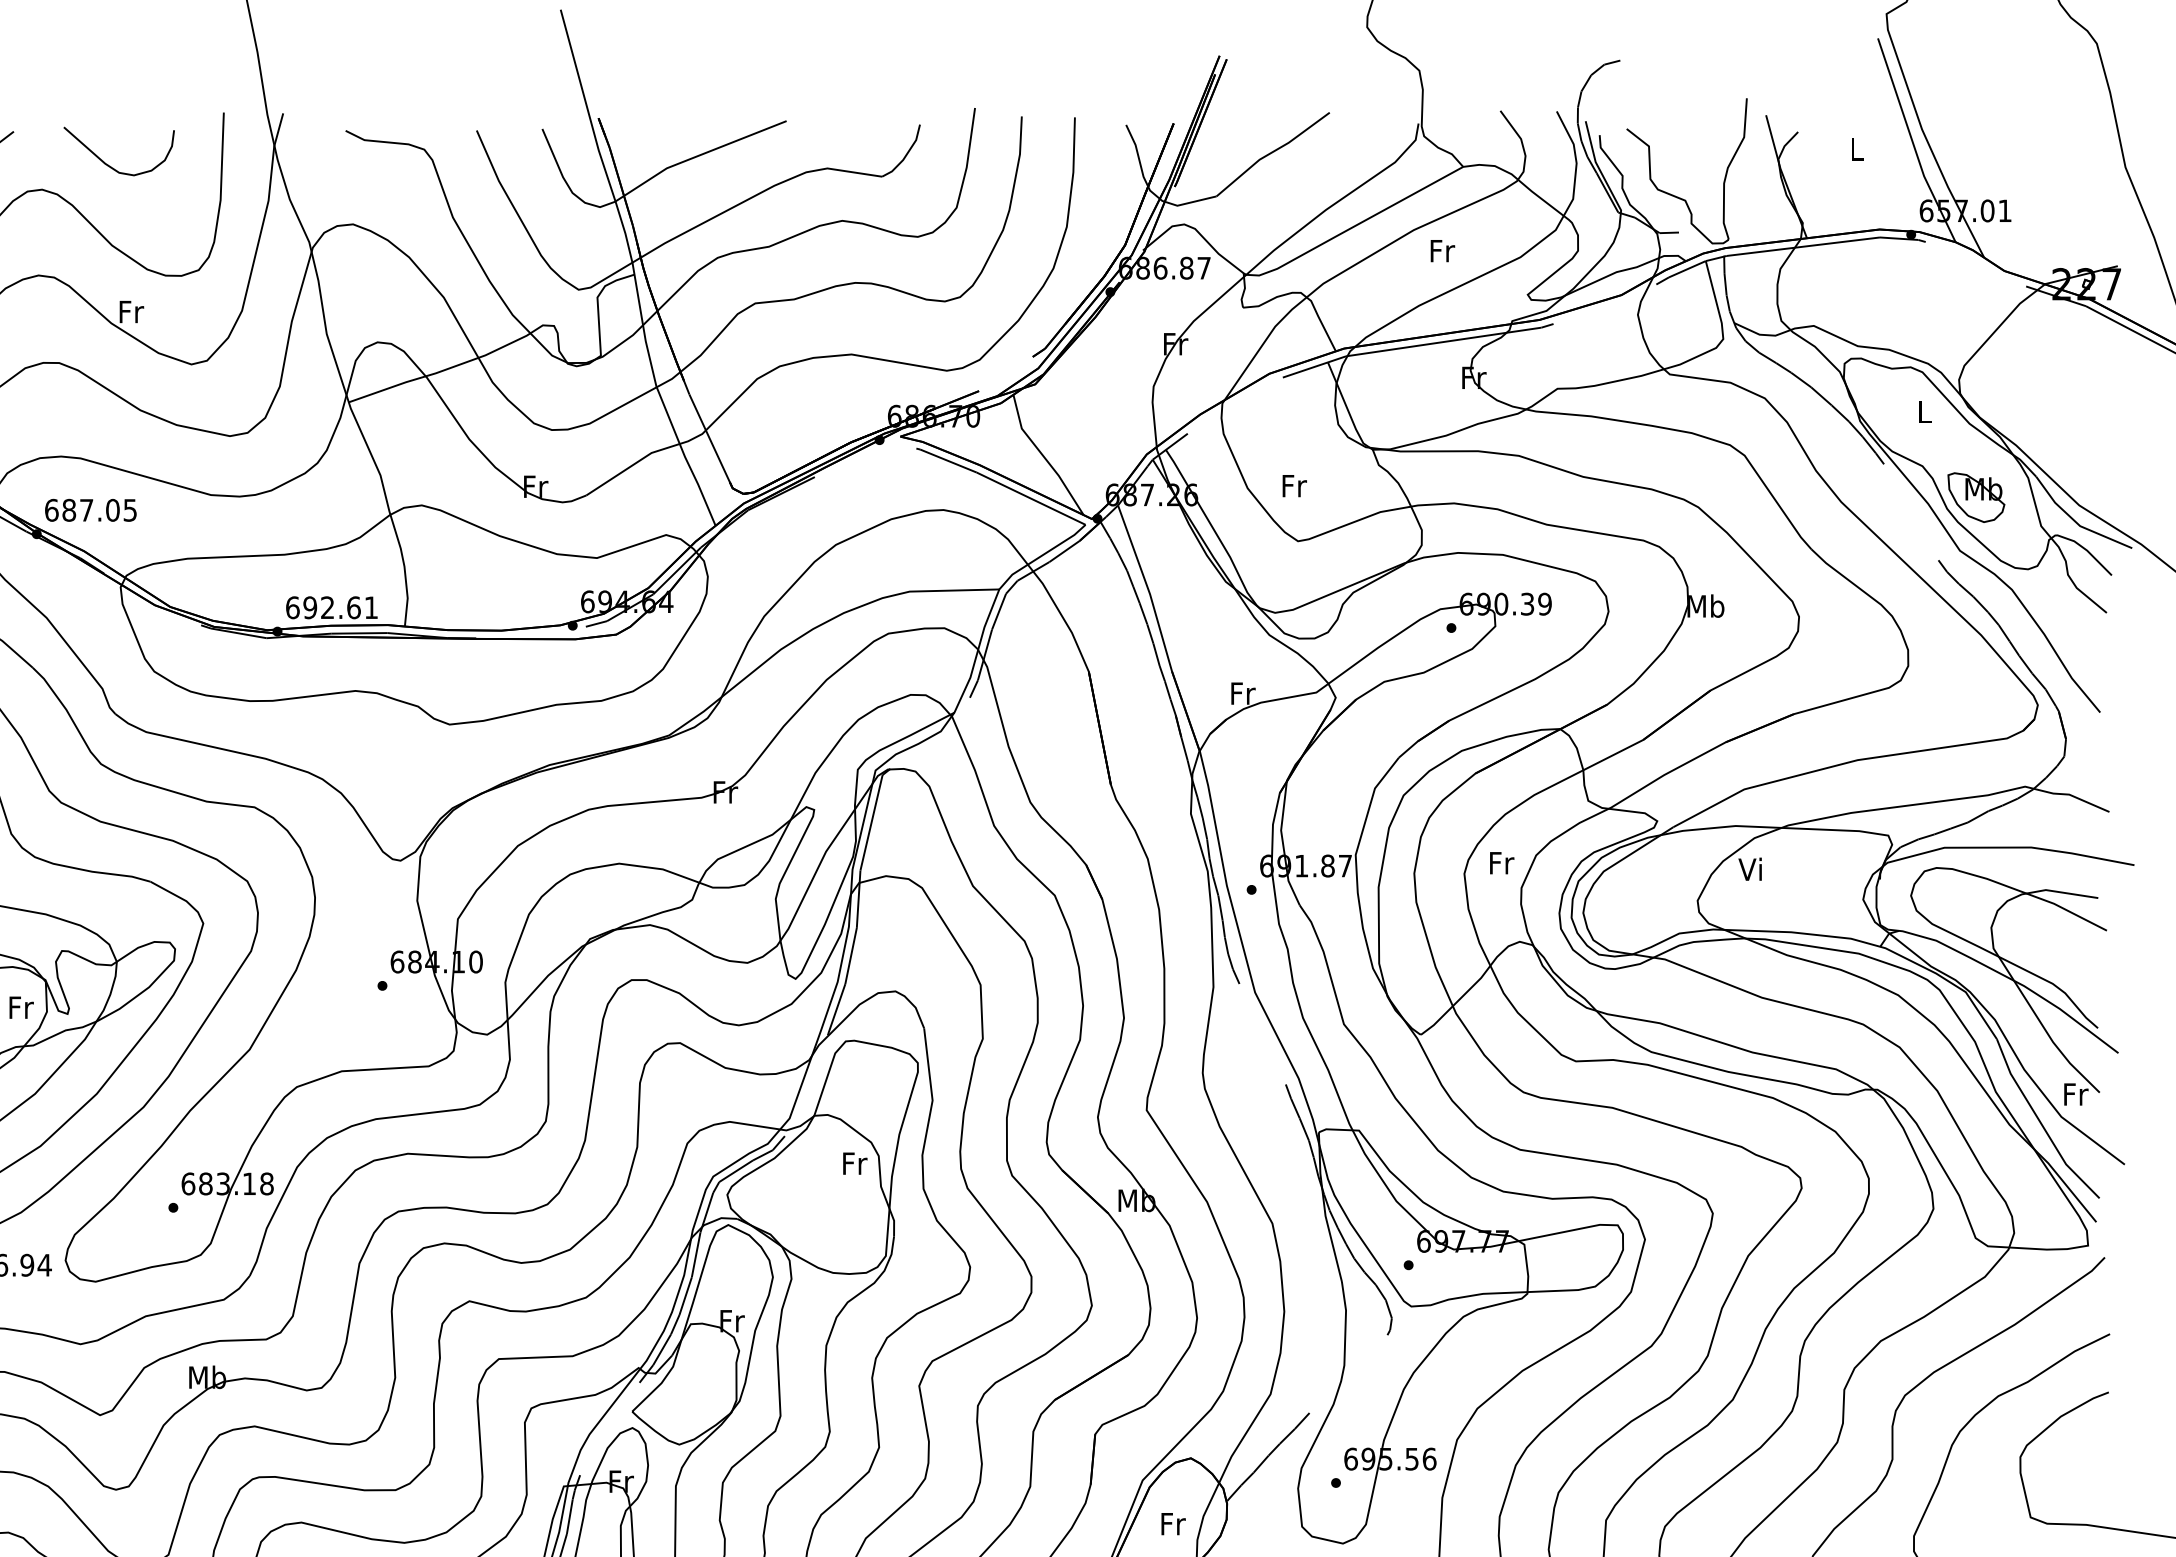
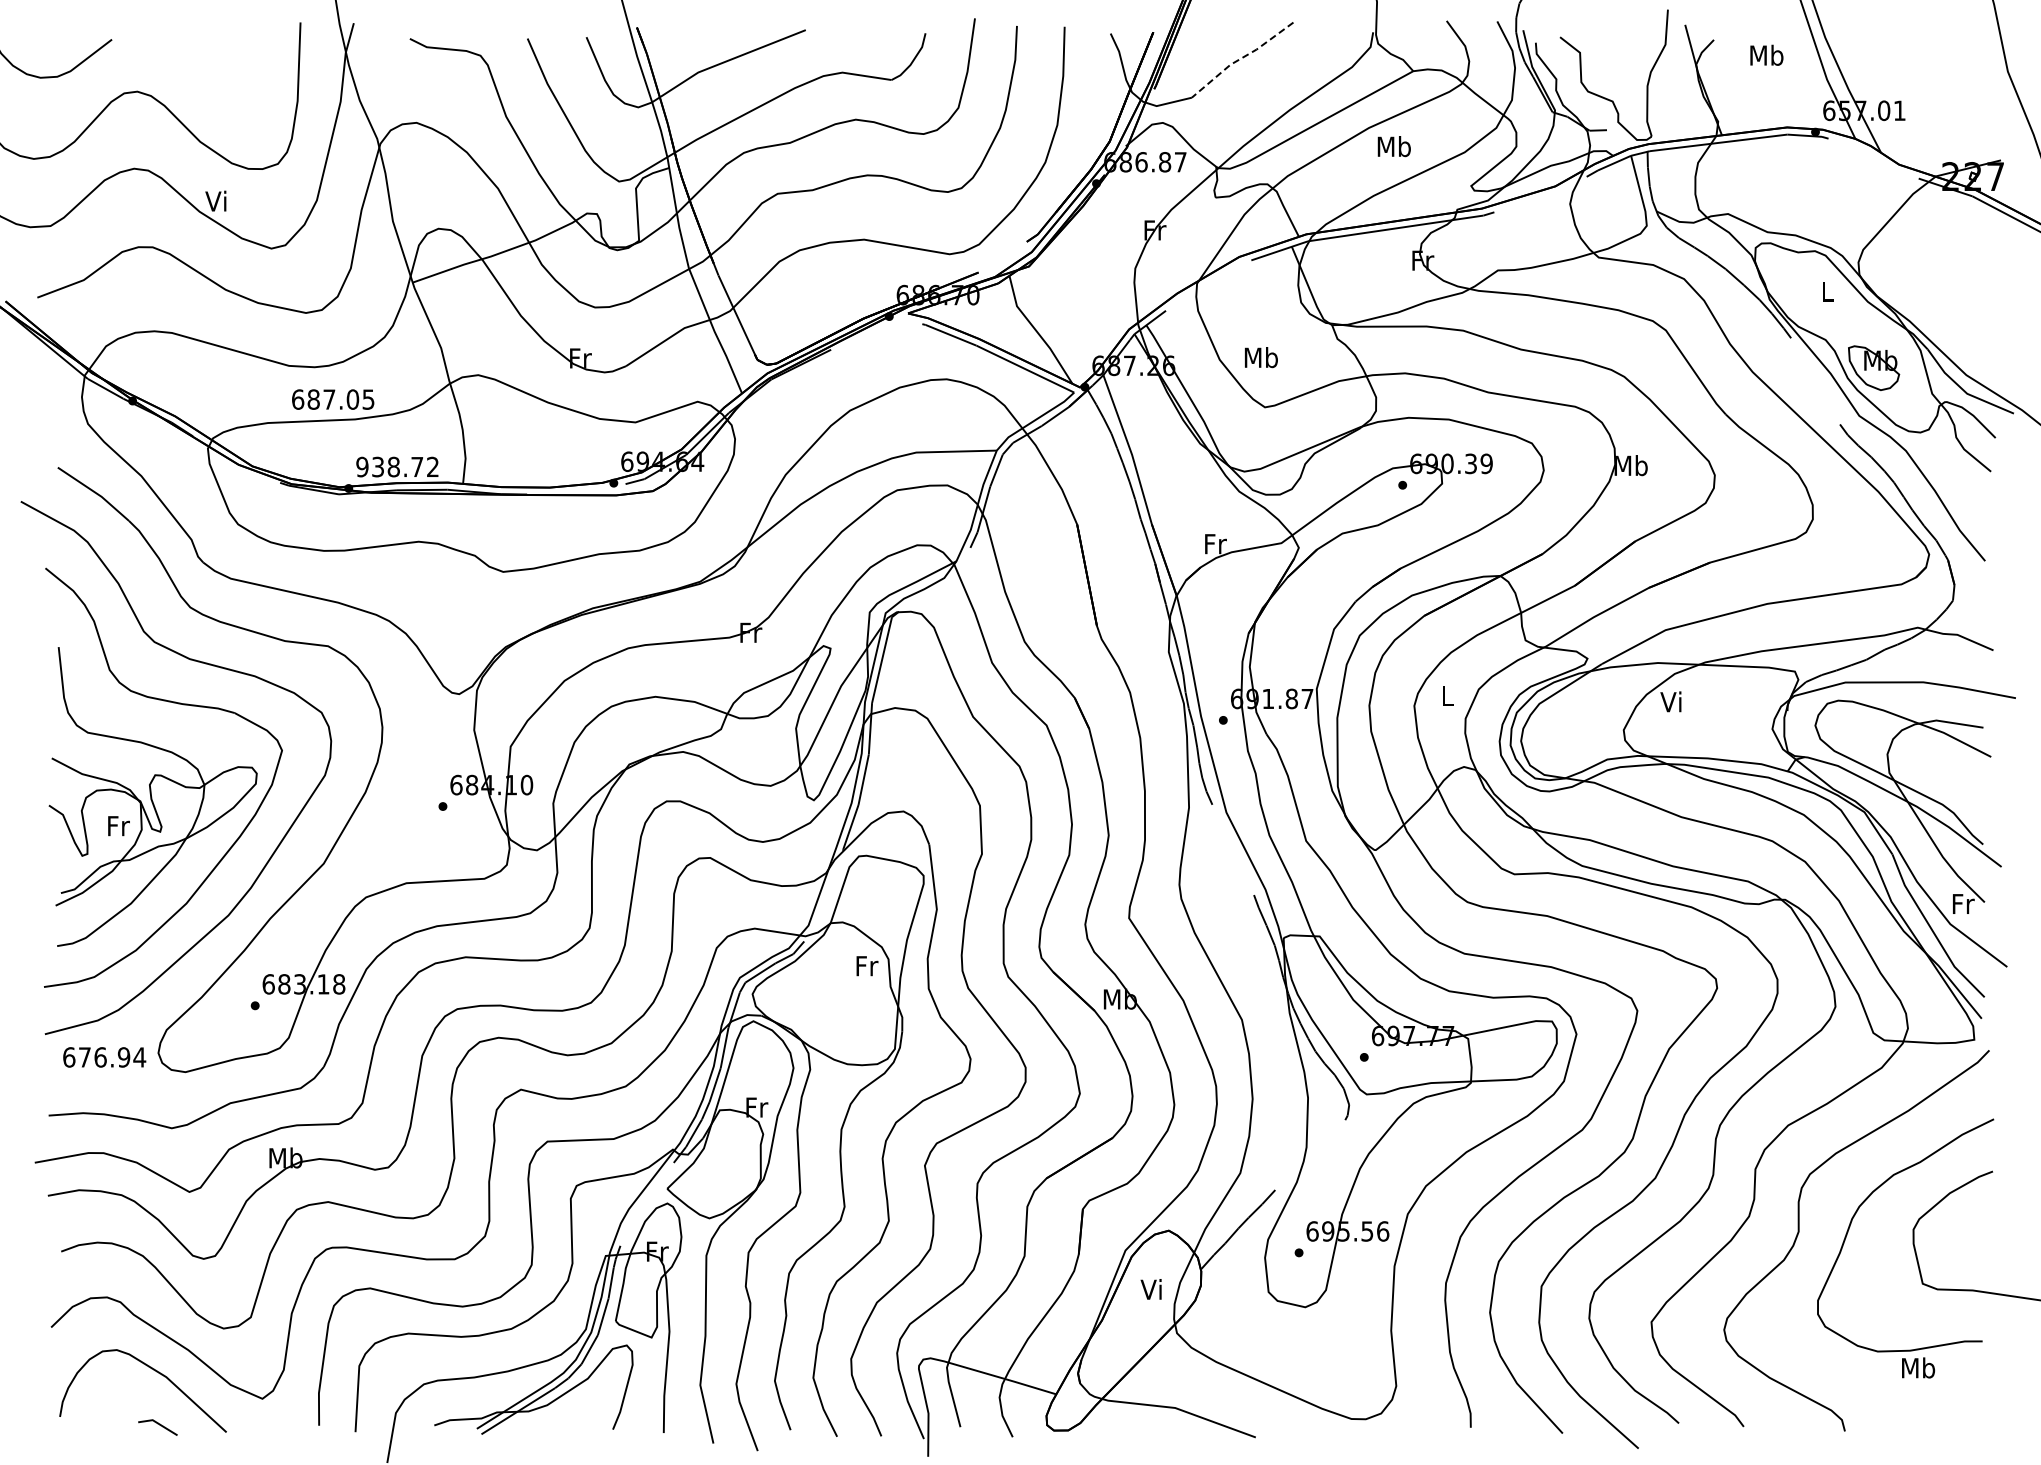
text: (1856, 148) -> (1766, 54), L -> Mb
line: (1271, 152) -> (1241, 58), solid -> dashed
curve: (111, 166) -> (199, 70), removed
text: (1441, 250) -> (1393, 146), Fr -> Mb
text: (130, 310) -> (216, 200), Fr -> Vi
text: (1293, 485) -> (1260, 357), Fr -> Mb
text: (91, 510) -> (333, 399), moved
text: (331, 607) -> (397, 466), 692.61 -> 938.72
text: (1502, 863) -> (1448, 696), Fr -> L
text: (1172, 1523) -> (1152, 1289), Fr -> Vi

